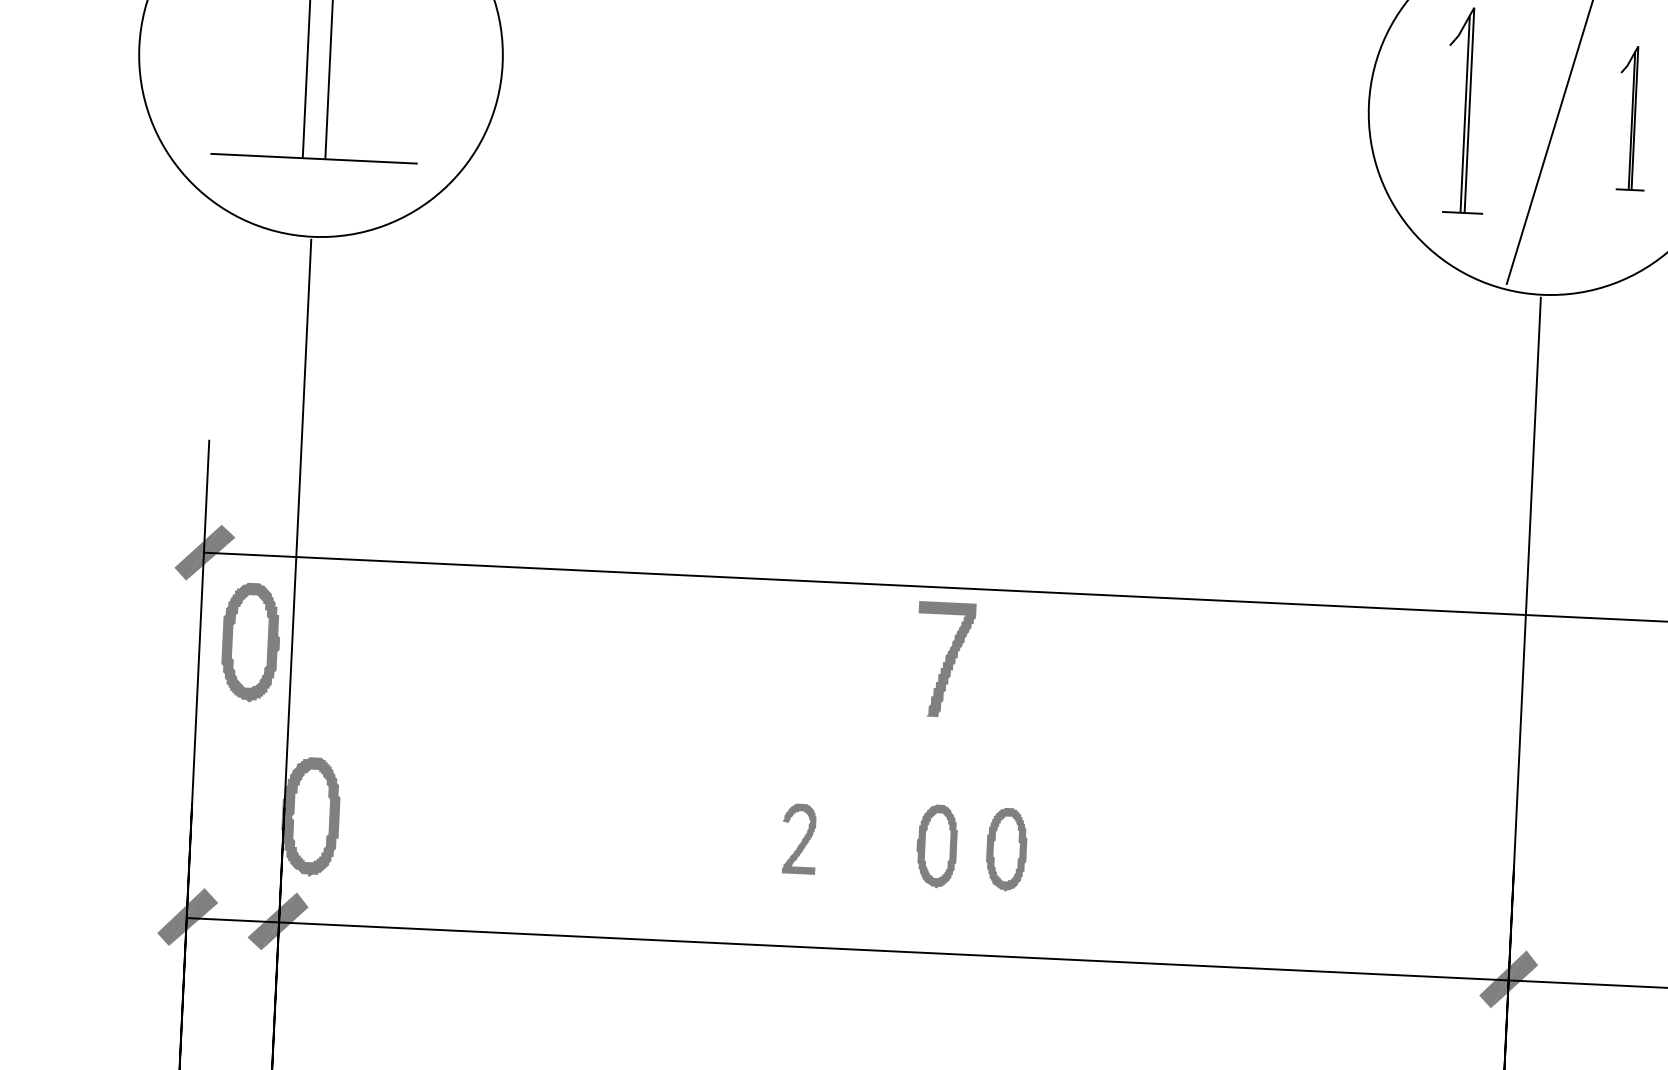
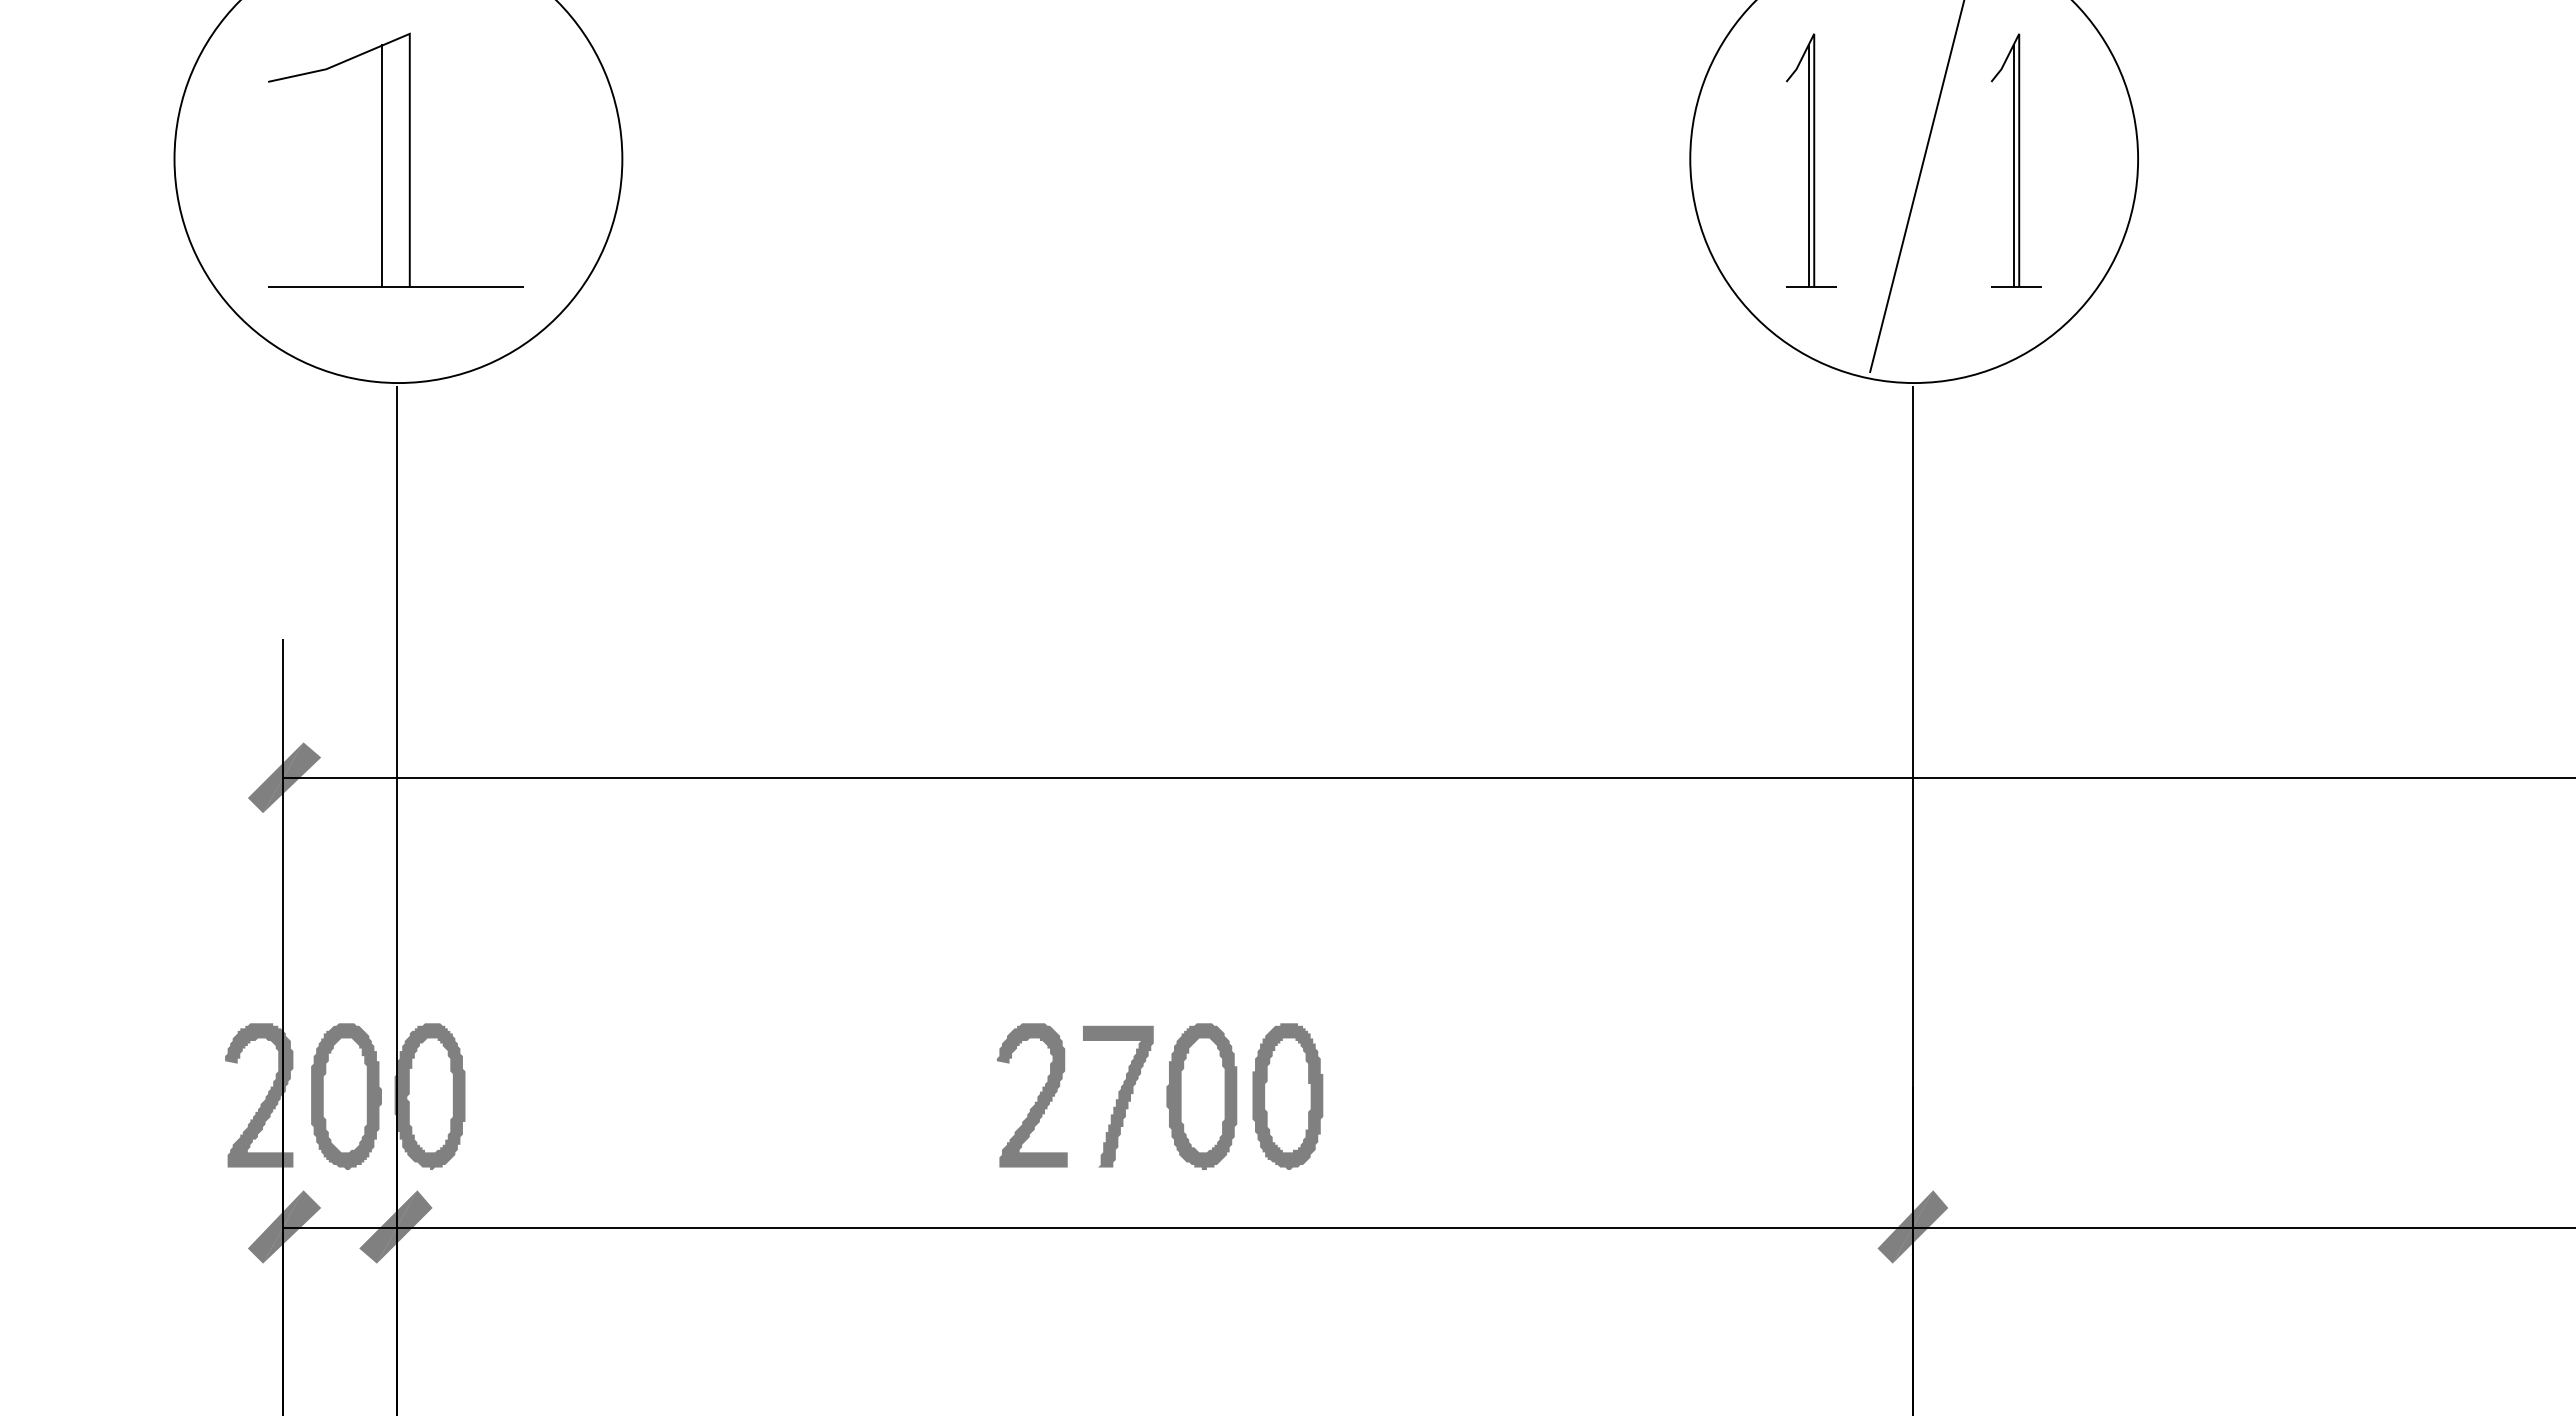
part: (1632, 118) -> (2015, 160), size x1.43
part: (251, 642) -> (346, 1096), moved
part: (945, 659) -> (1118, 1096), moved
fill: (172, 809) -> (259, 1095), added
part: (799, 839) -> (1032, 1095), size x1.67
part: (936, 846) -> (1201, 1096), size x1.43
part: (1006, 849) -> (1287, 1096), size x1.43

